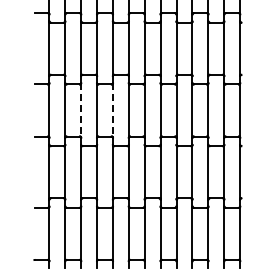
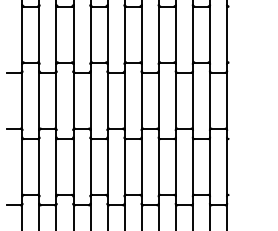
line: (81, 111) -> (56, 101), dashed -> solid
line: (112, 111) -> (90, 101), dashed -> solid

